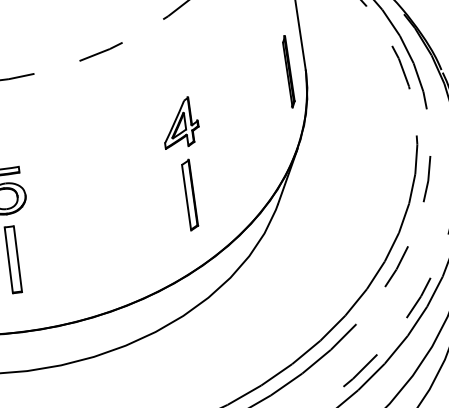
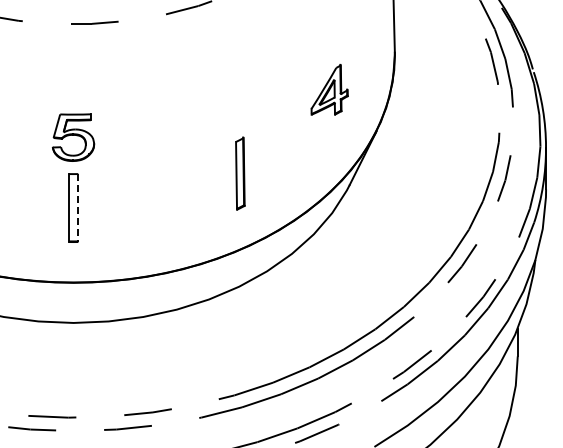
part: (288, 71) -> (377, 51), removed
part: (180, 122) -> (329, 89), moved
part: (190, 194) -> (240, 173), moved
line: (18, 259) -> (78, 208), solid -> dashed

